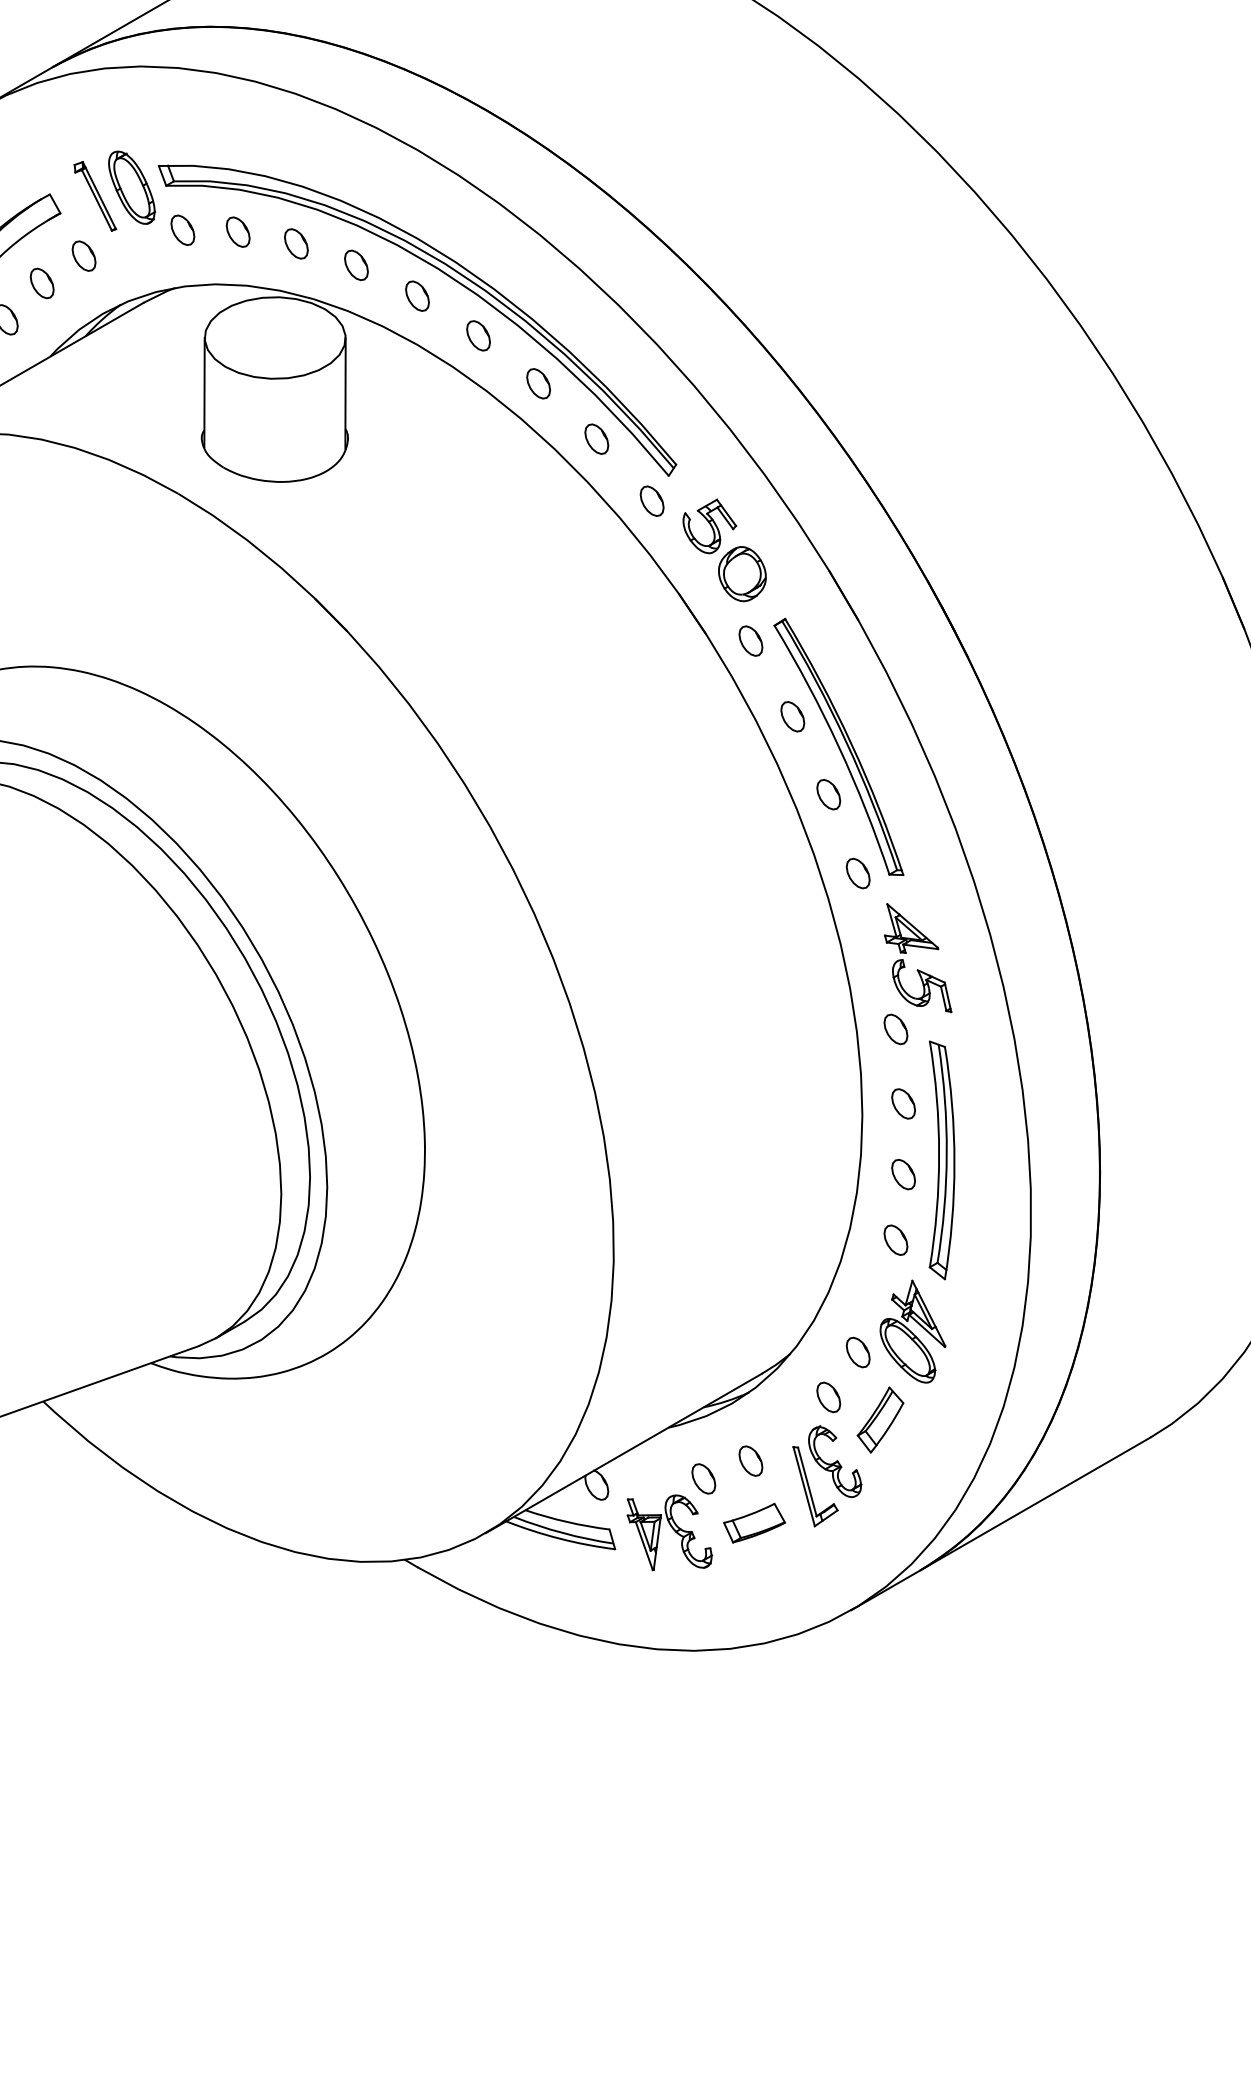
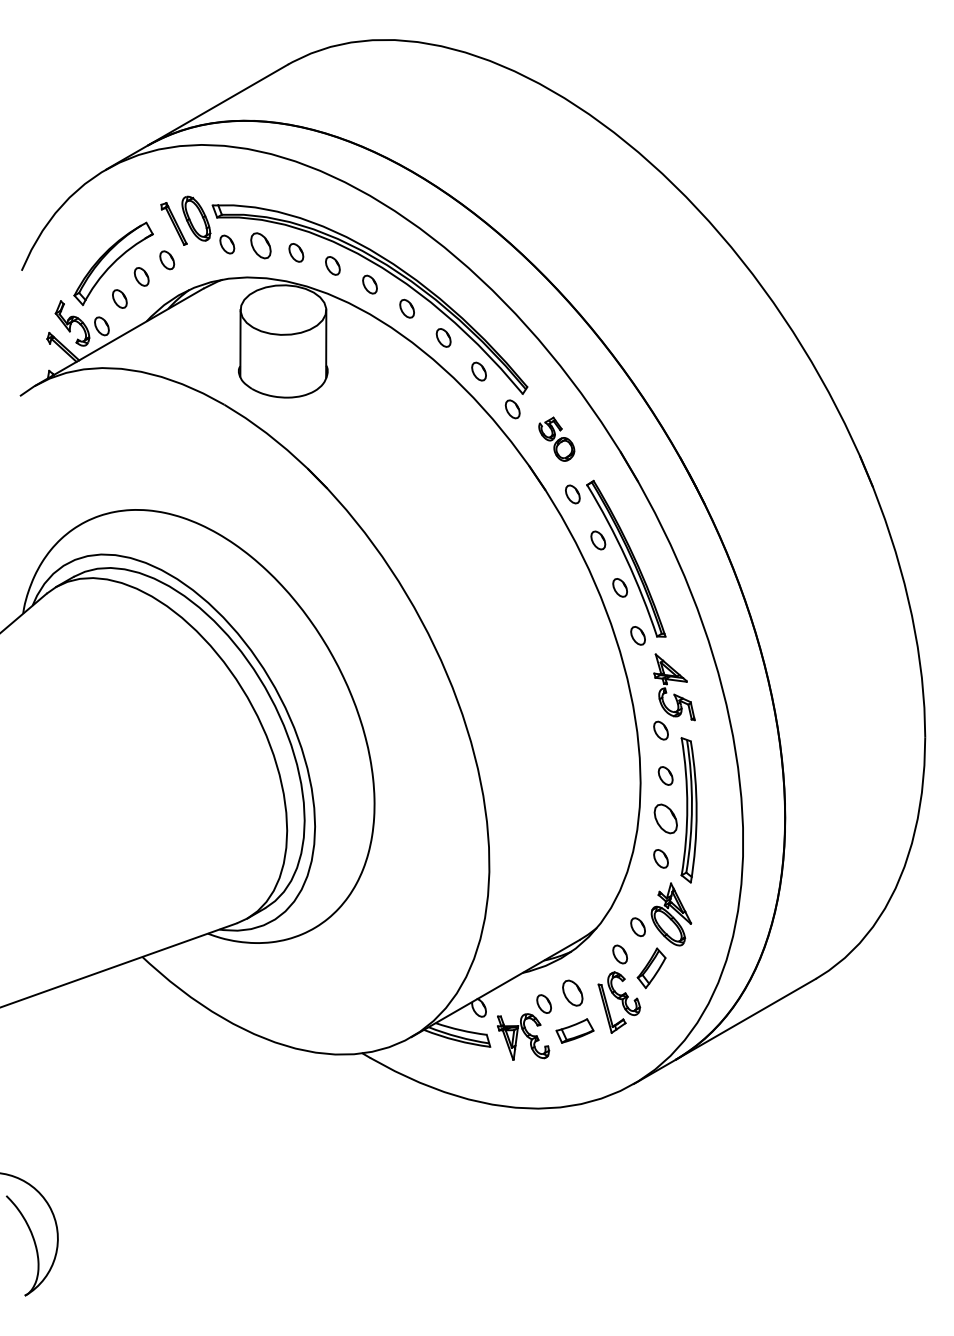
part: (237, 231) -> (260, 245), size x1.4
part: (724, 550) -> (556, 439), size x0.7
part: (903, 1173) -> (665, 818), size x1.6
part: (750, 1461) -> (572, 993), size x1.4

